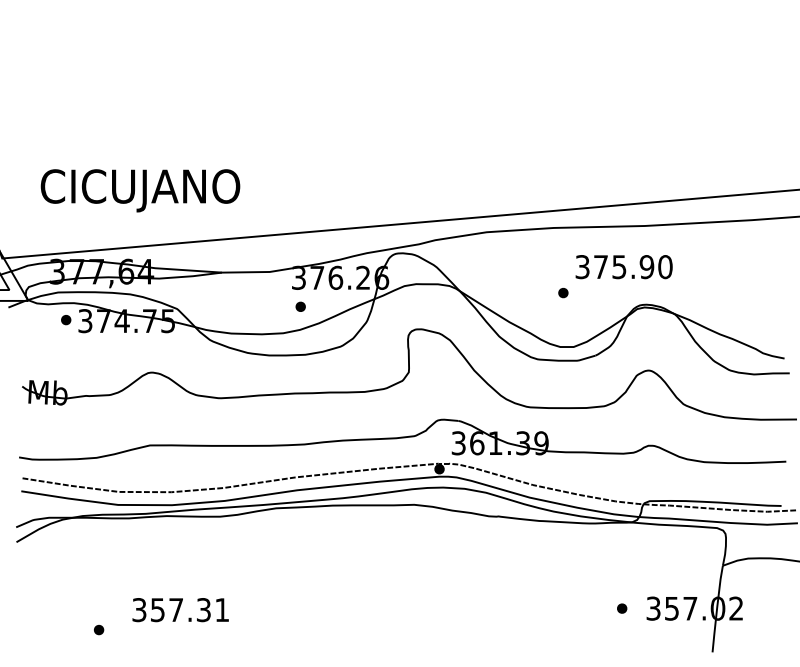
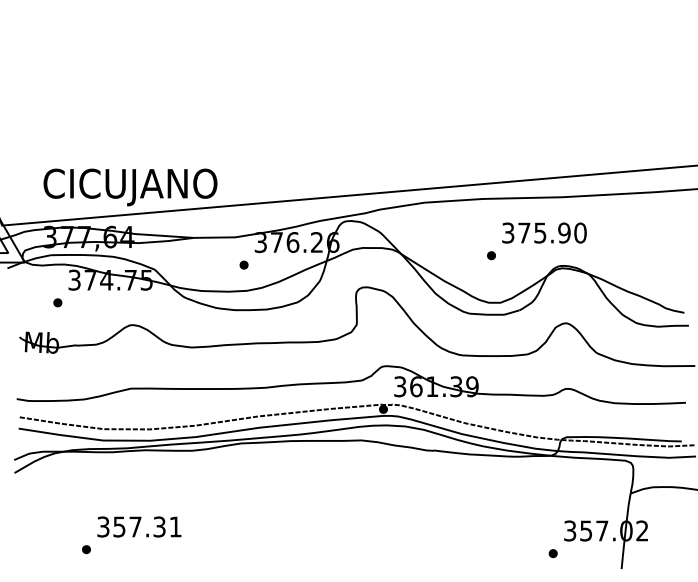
text: (140, 190) -> (130, 187), moved
part: (300, 306) -> (243, 264), moved
part: (66, 320) -> (58, 303), moved
part: (622, 608) -> (553, 553), moved
text: (180, 610) -> (139, 527), moved

